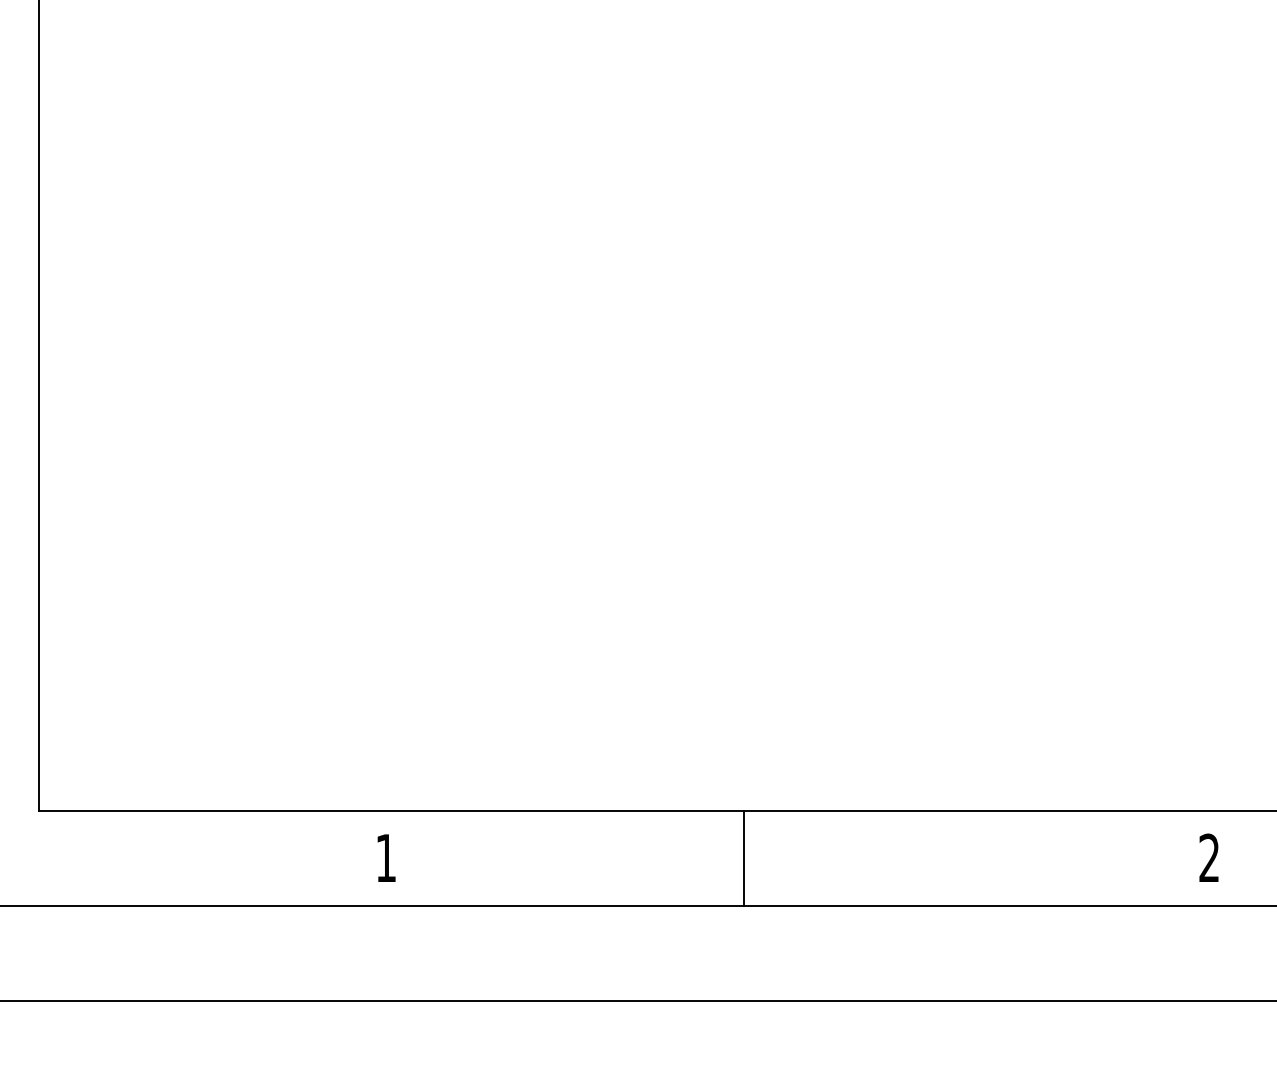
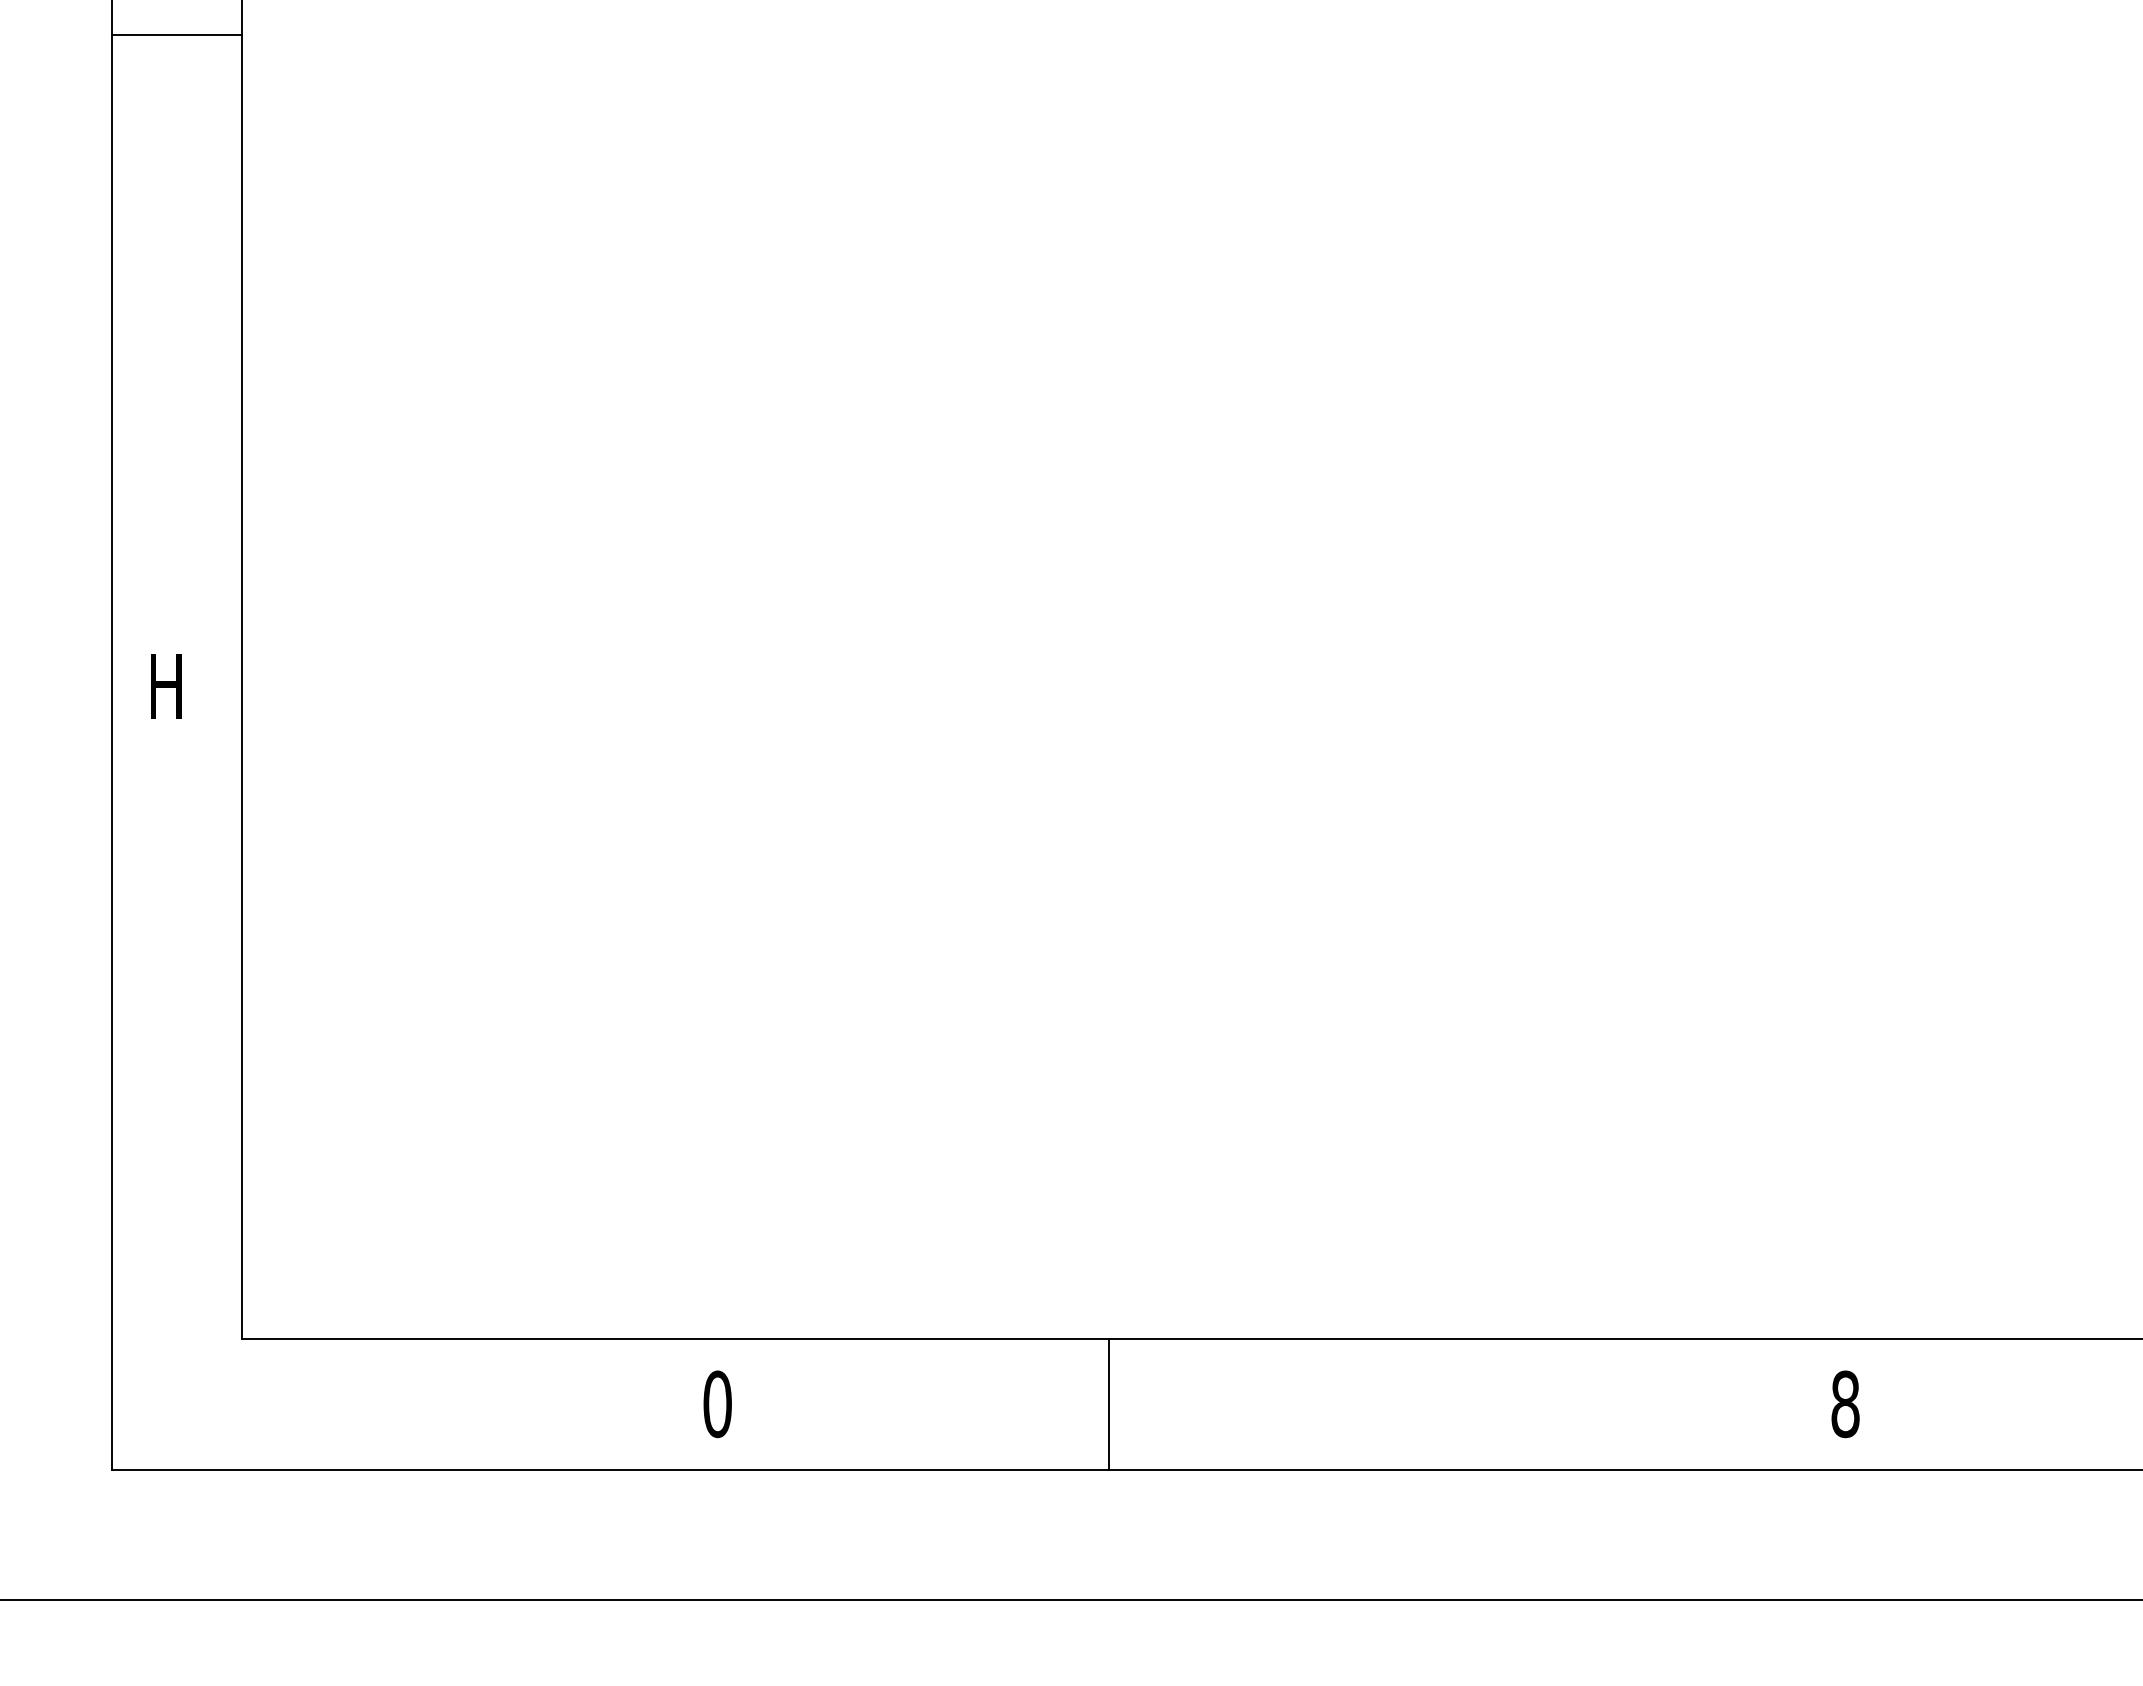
text: (386, 858) -> (717, 1404), 1 -> 0
line: (743, 858) -> (1109, 1404), moved
text: (1209, 858) -> (1845, 1404), 2 -> 8

